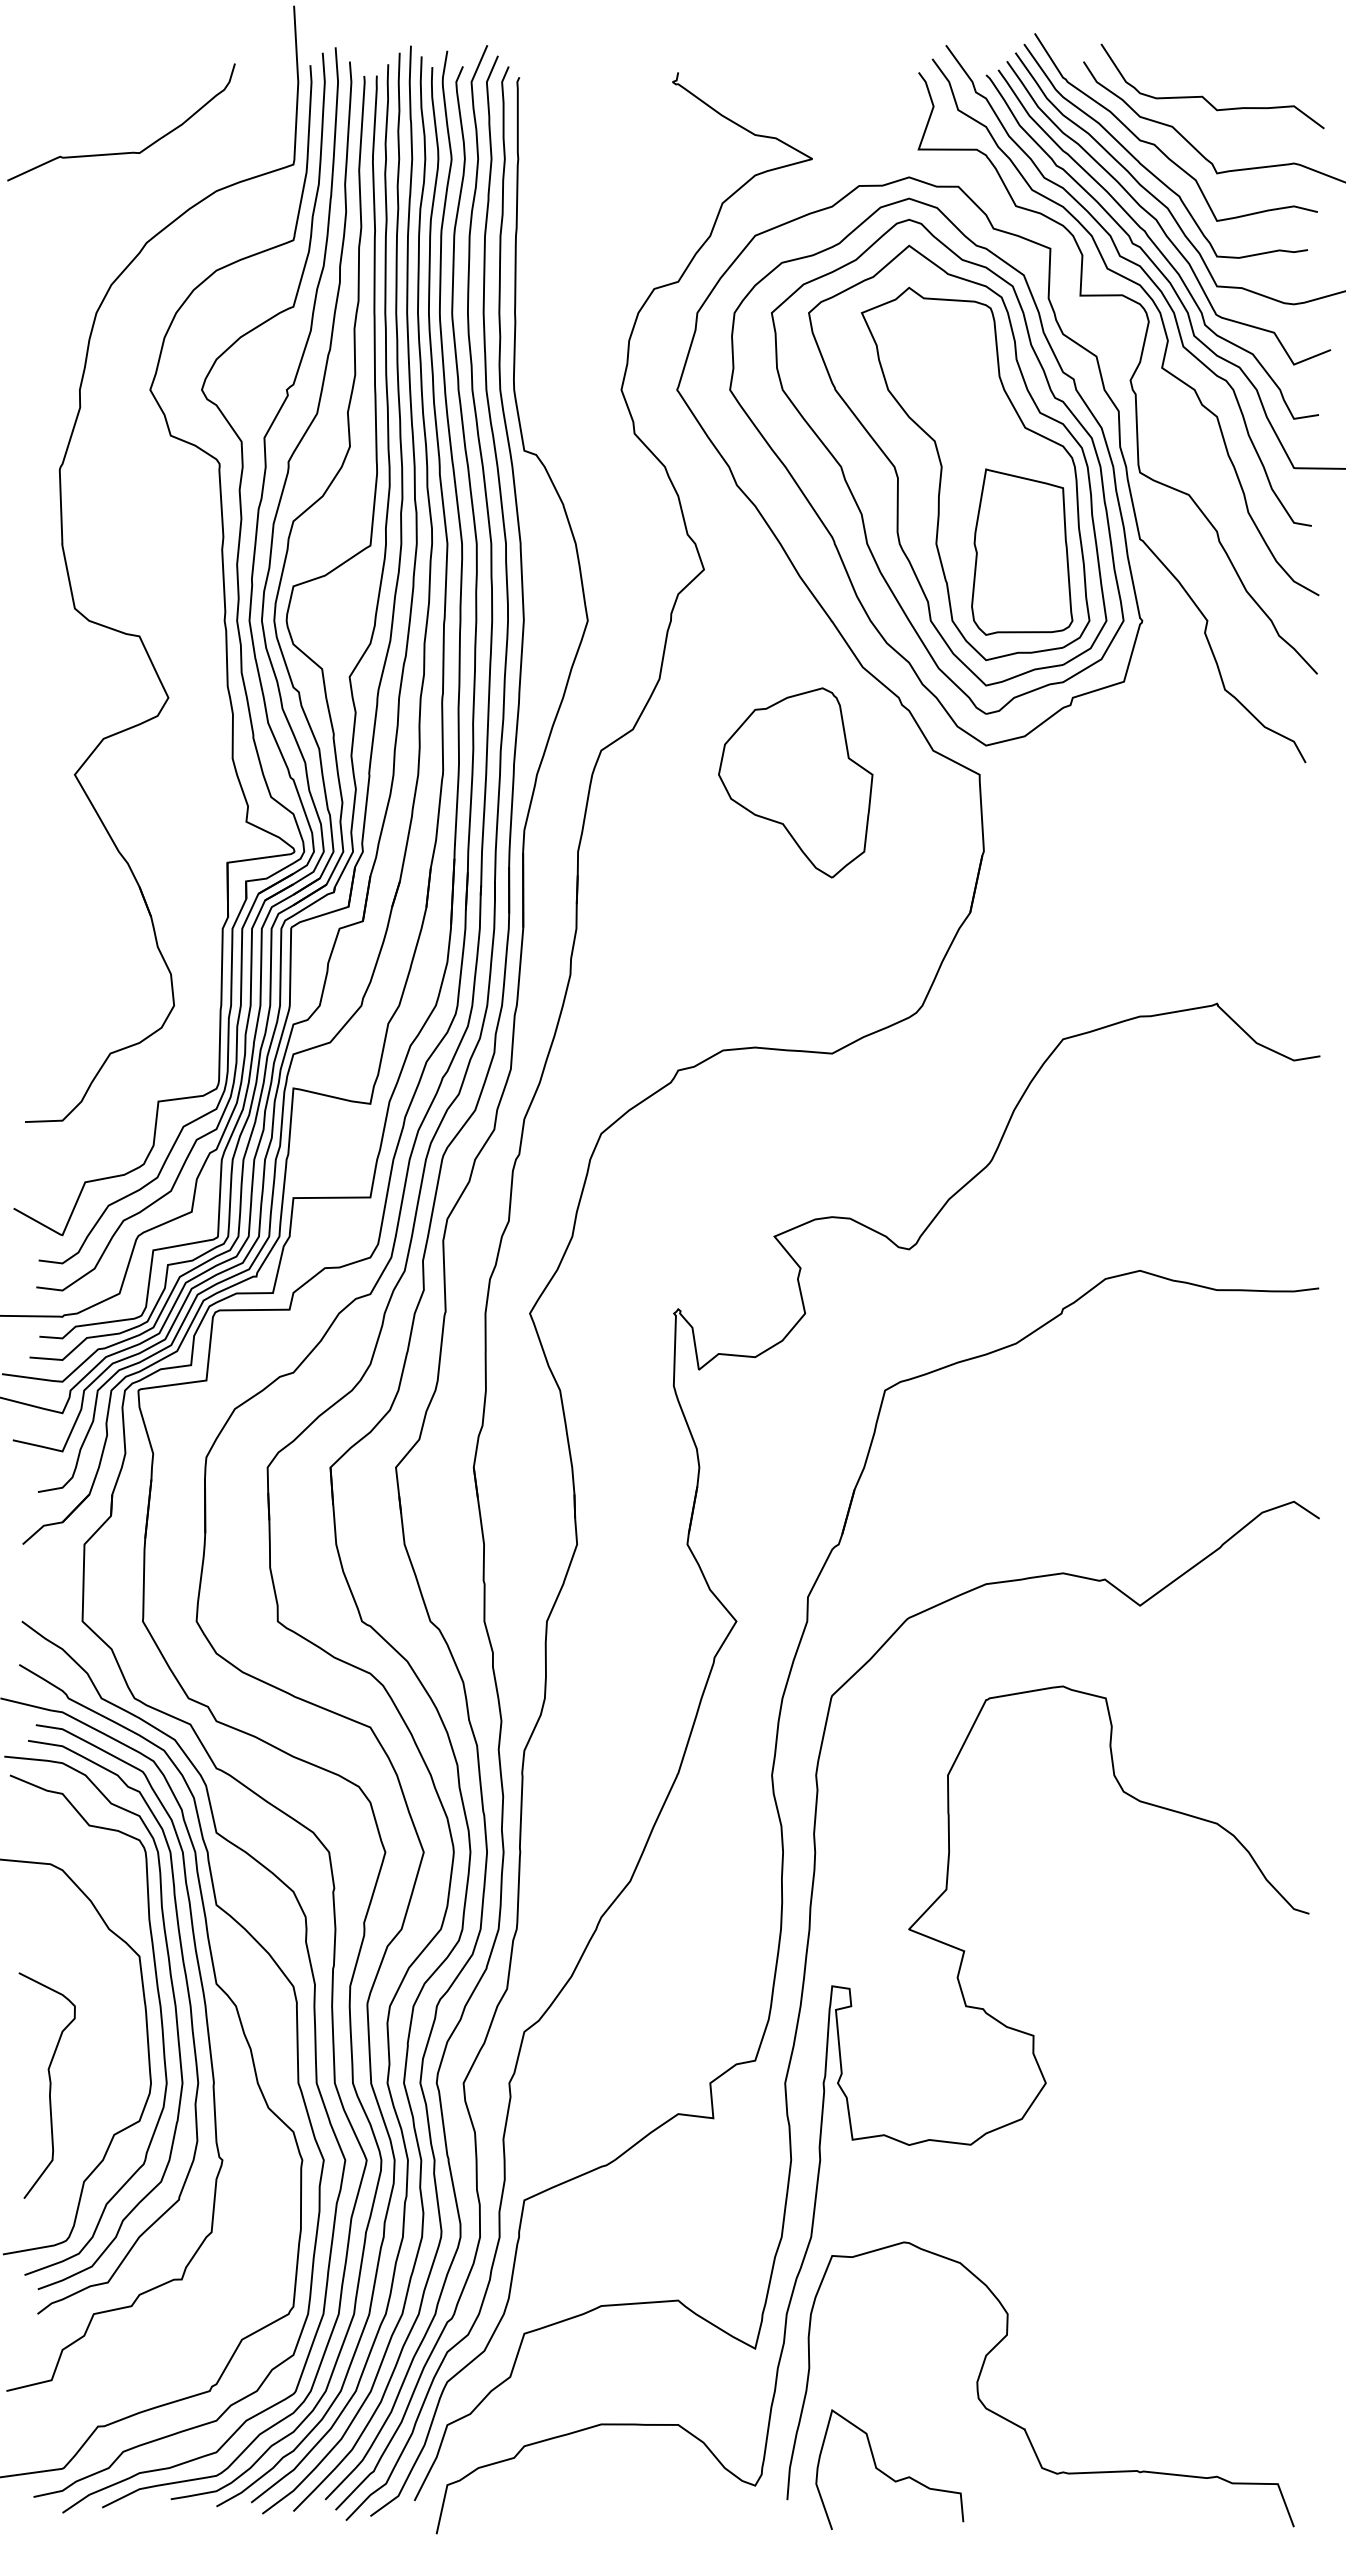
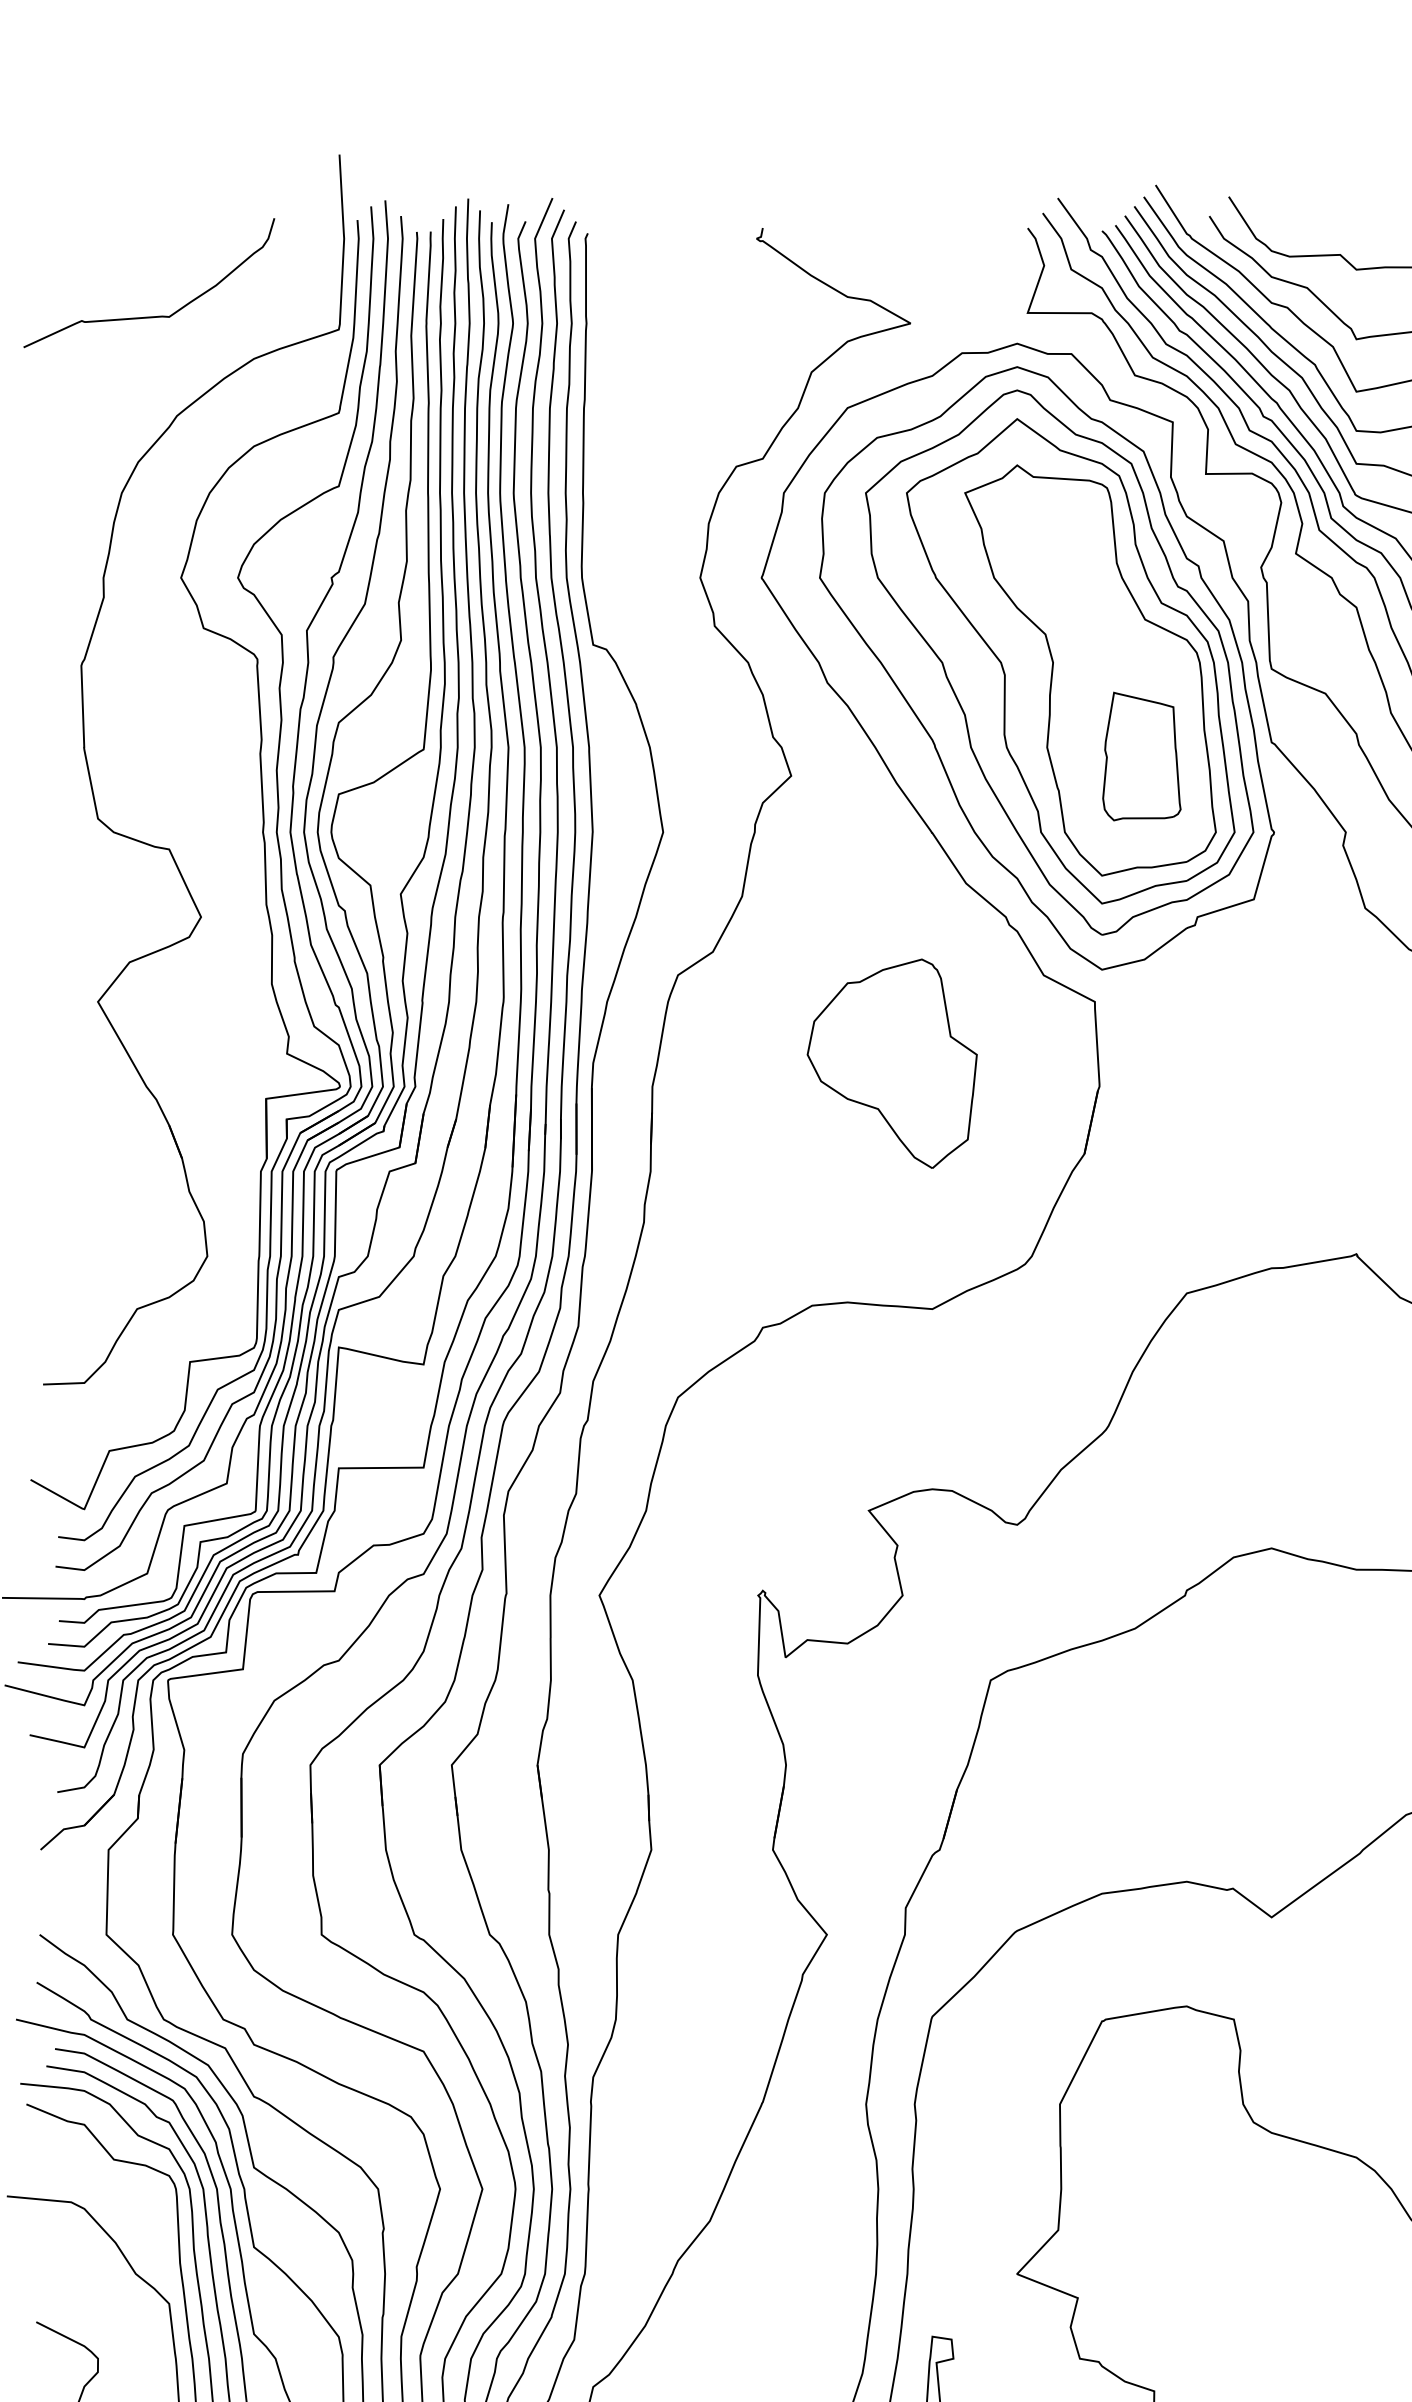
part: (1022, 551) -> (1142, 755), size x0.7
part: (795, 782) -> (891, 1063), moved

